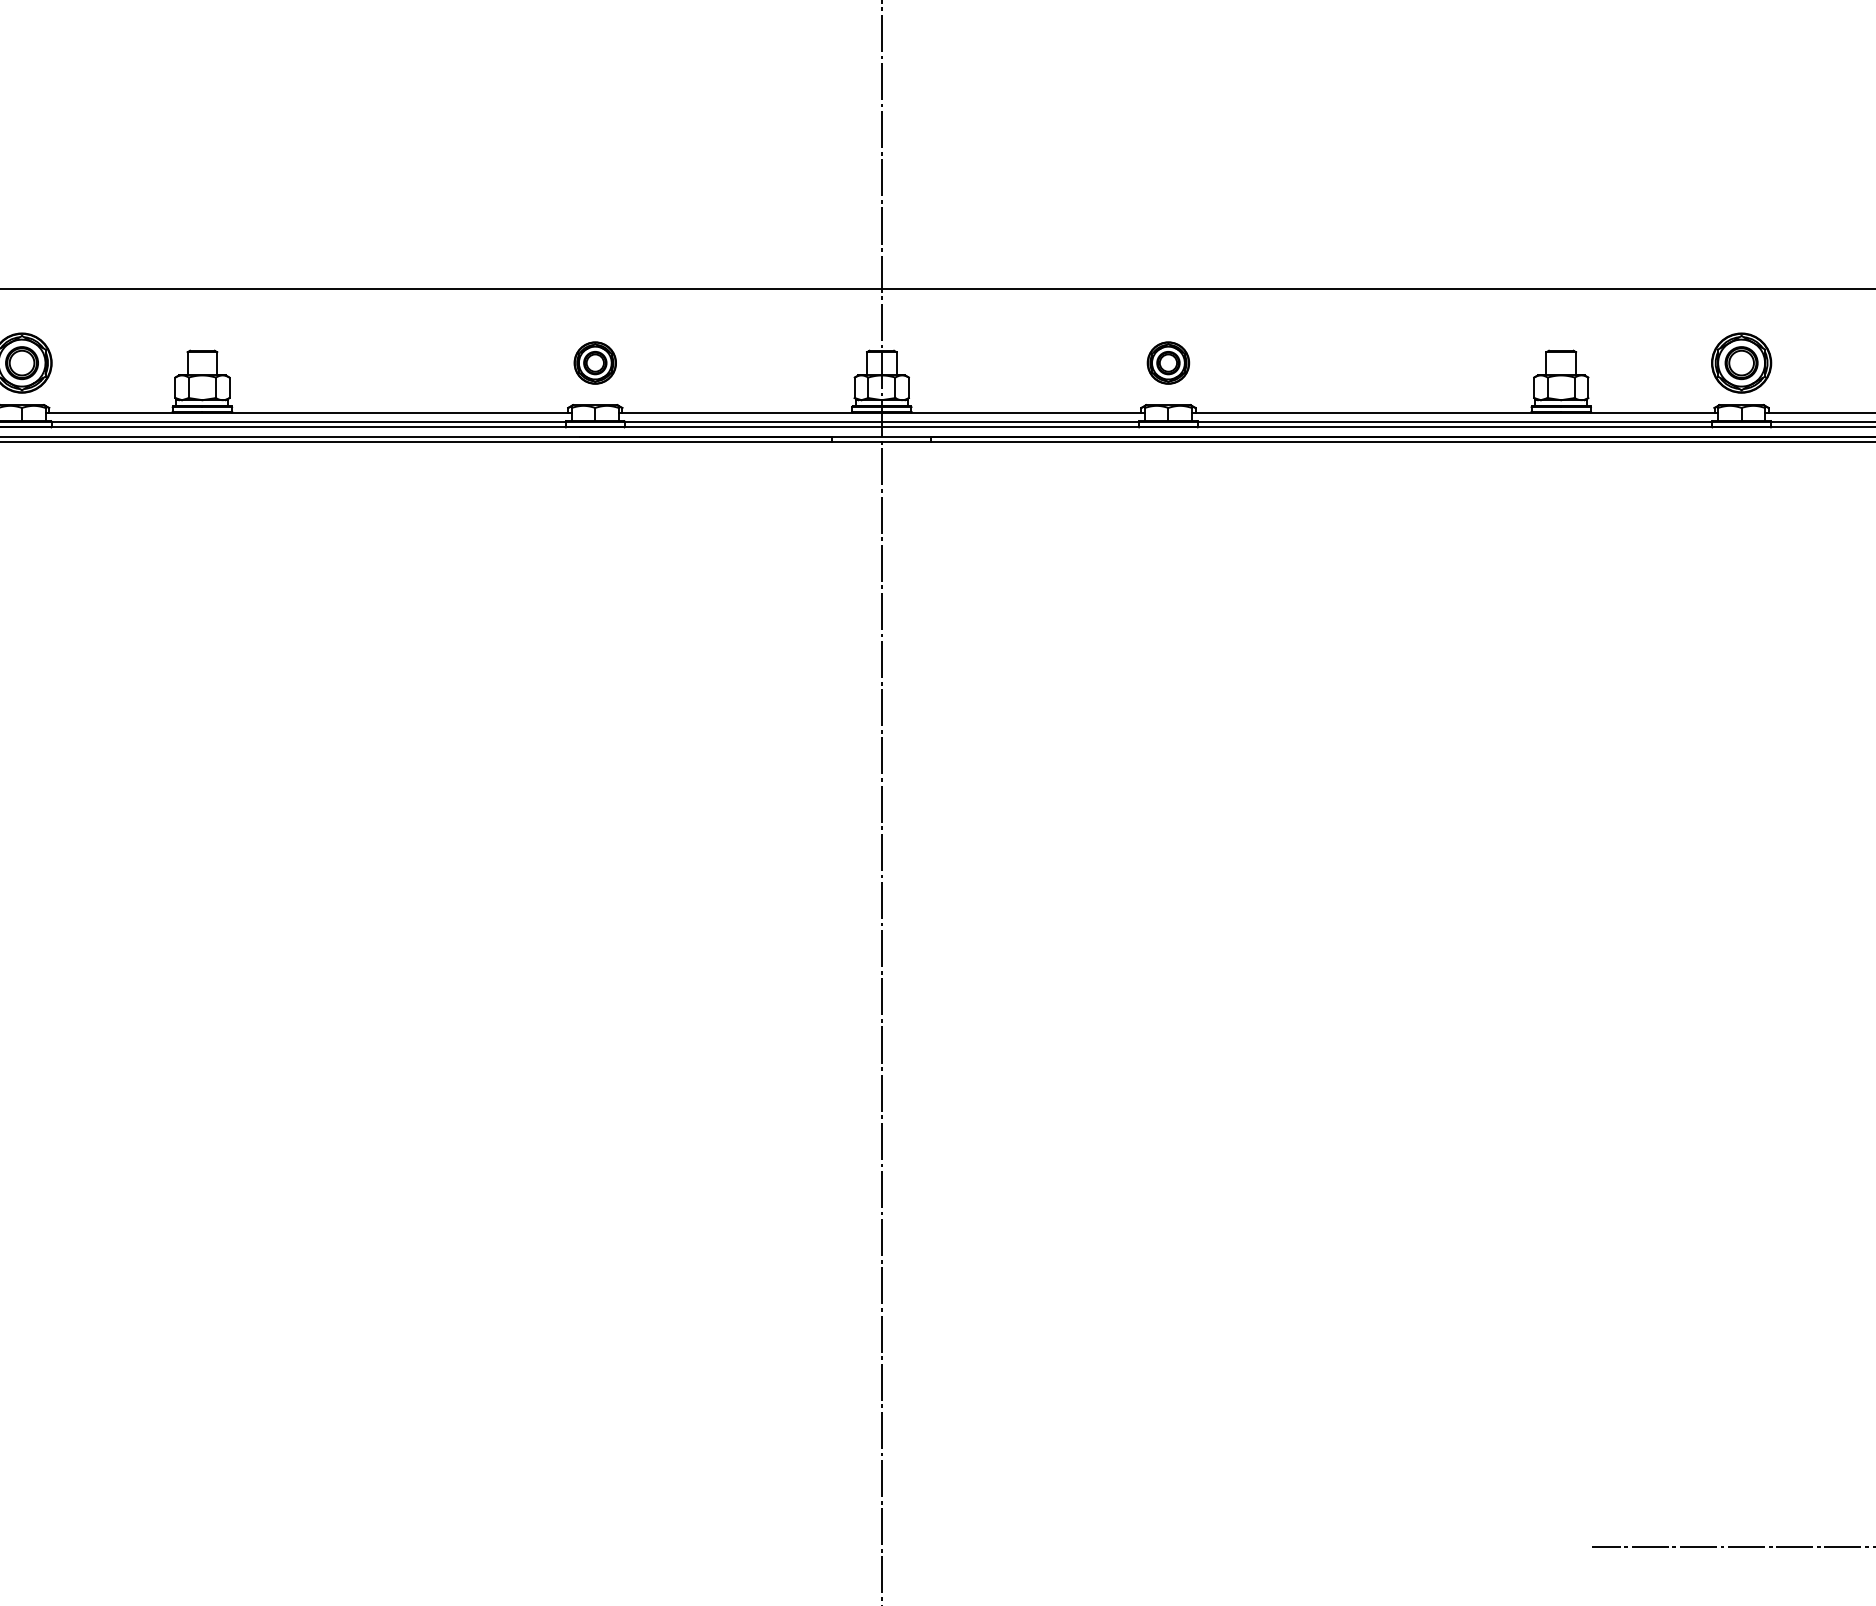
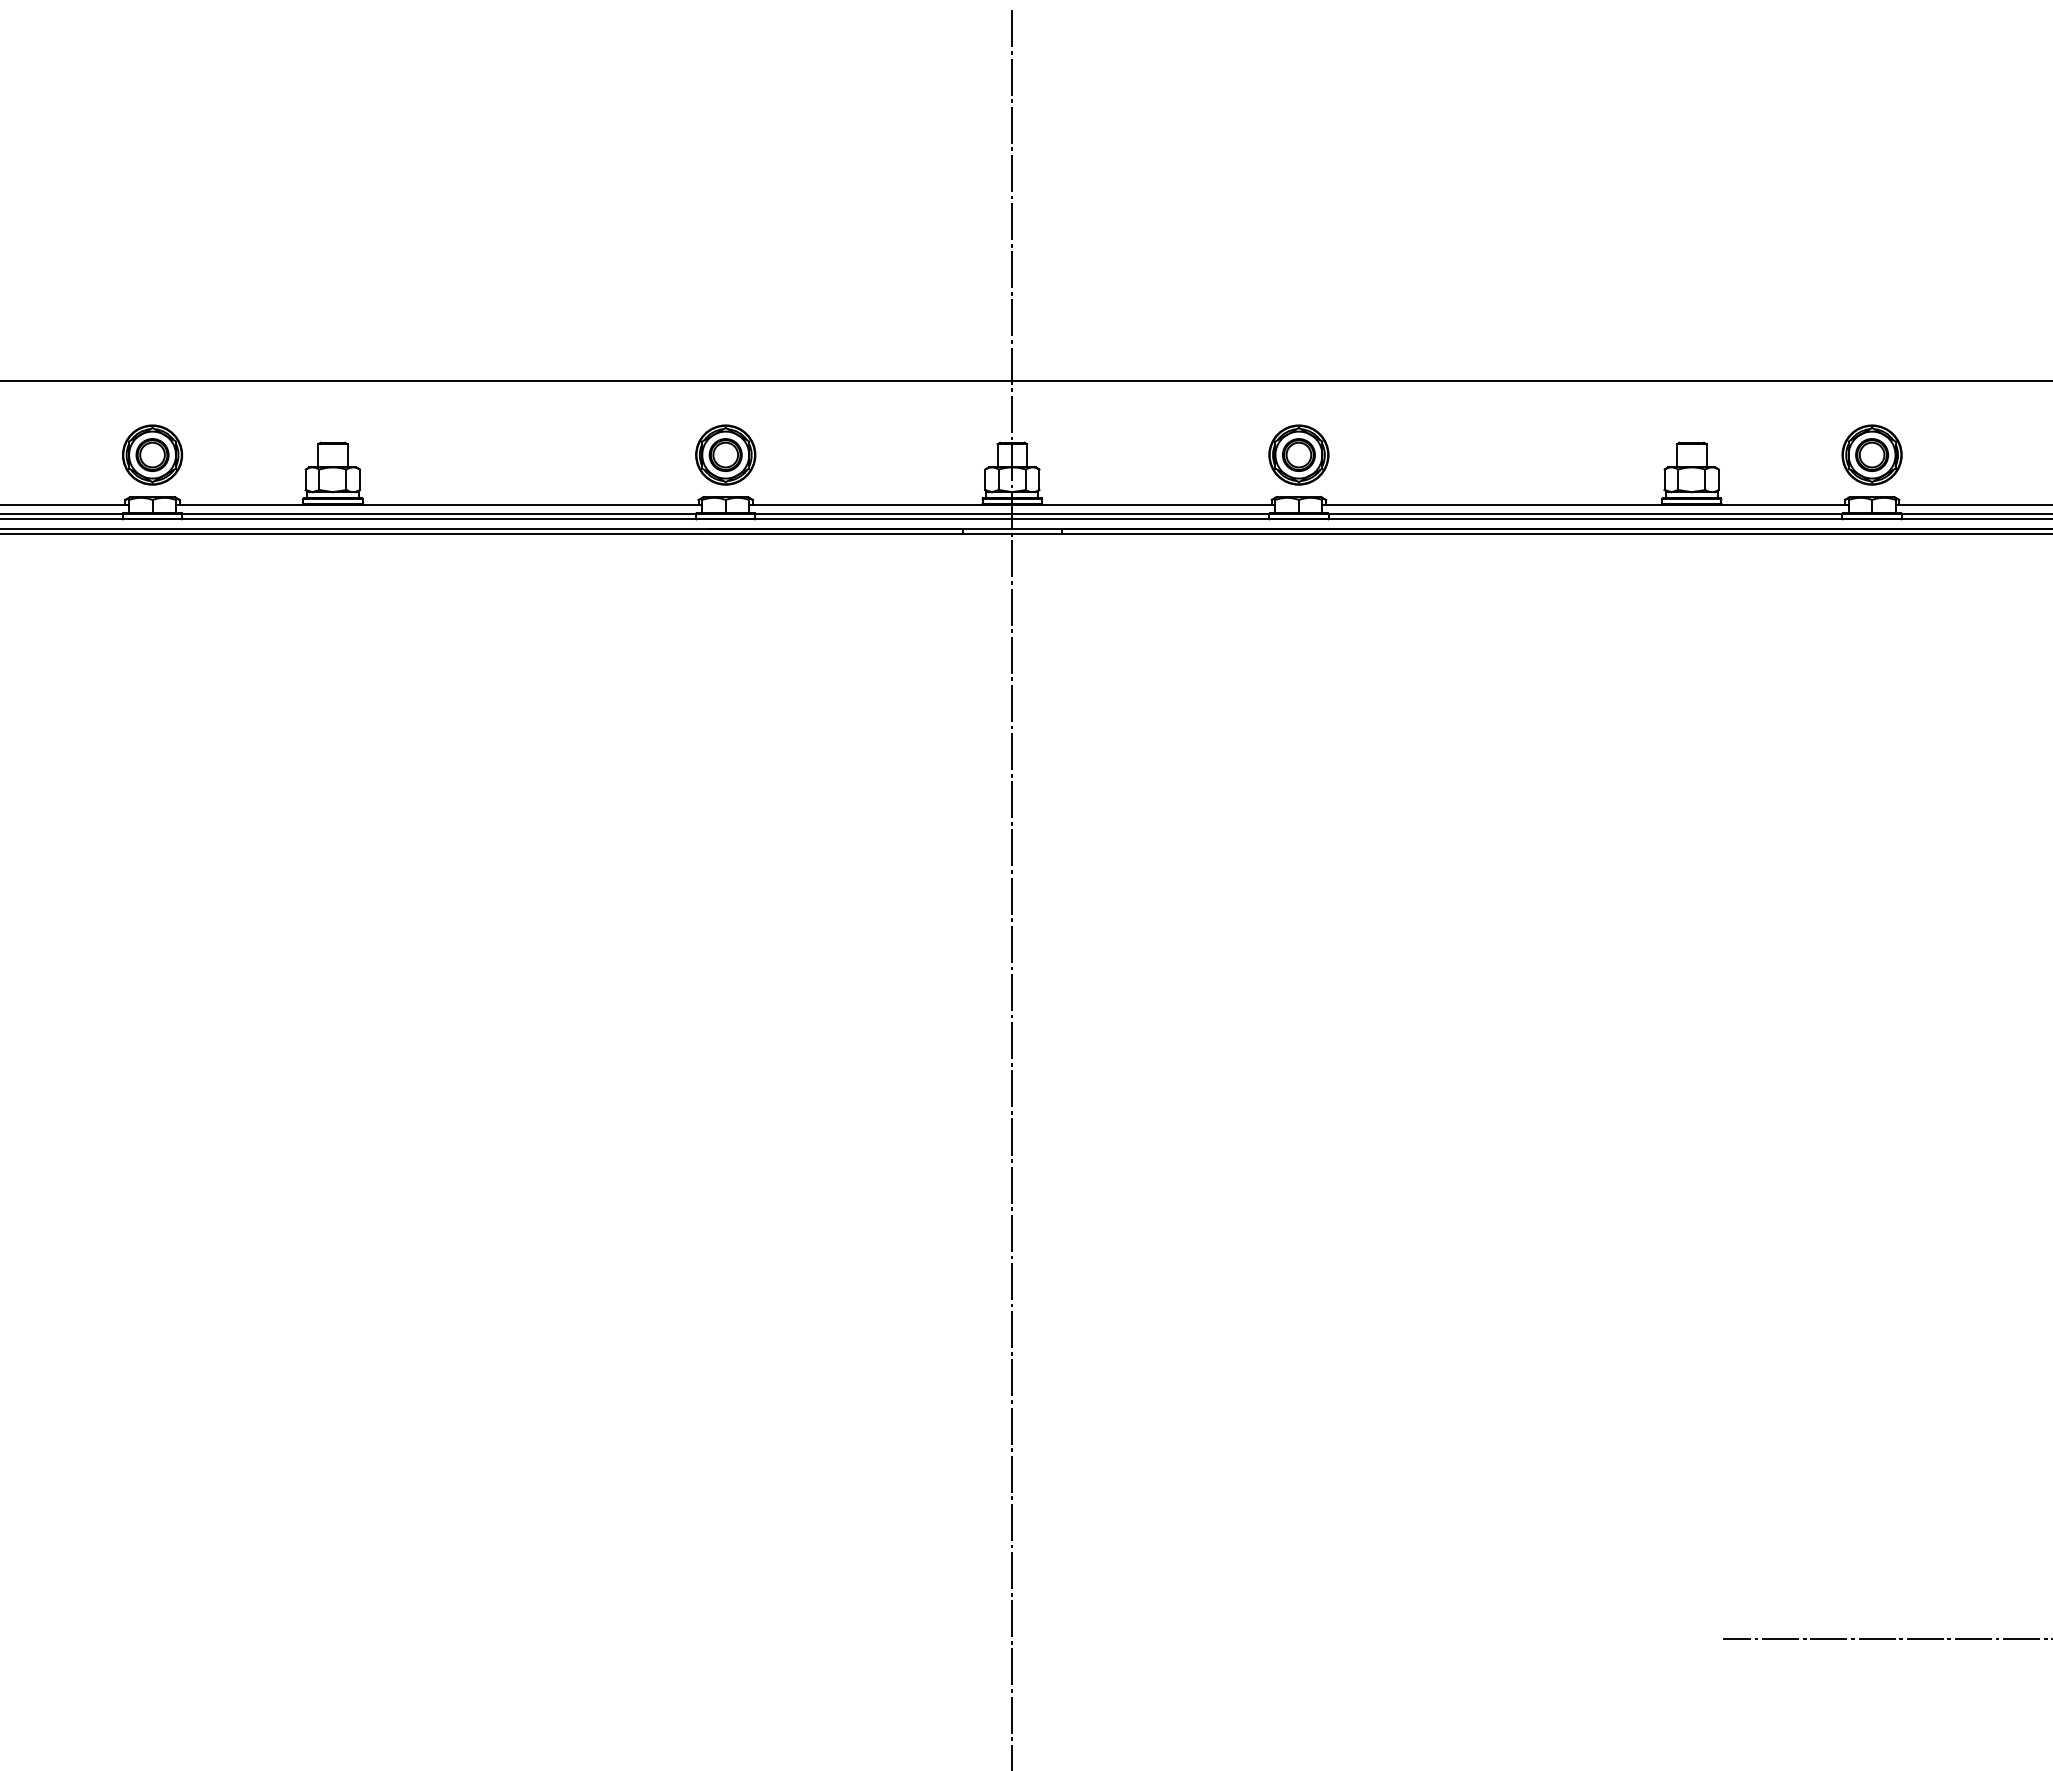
part: (595, 362) -> (725, 454), size x1.43
part: (1168, 362) -> (1298, 454), size x1.43

